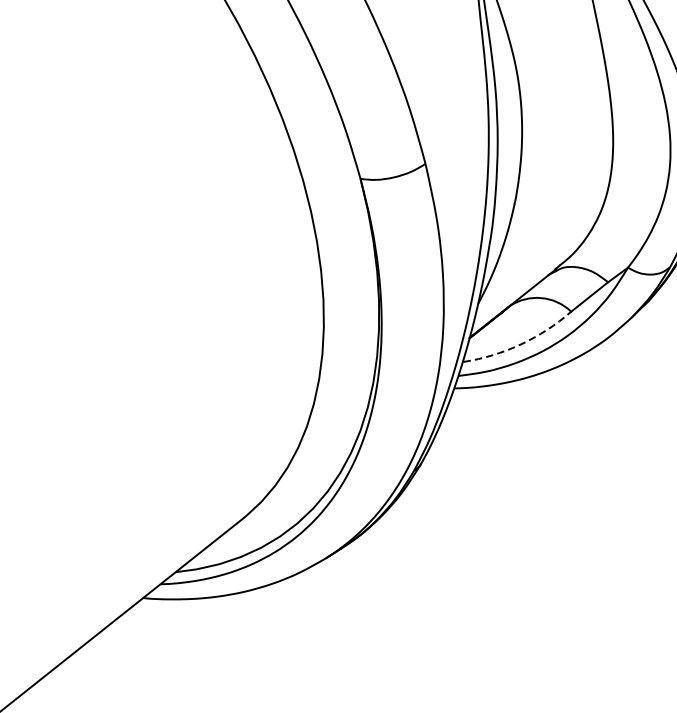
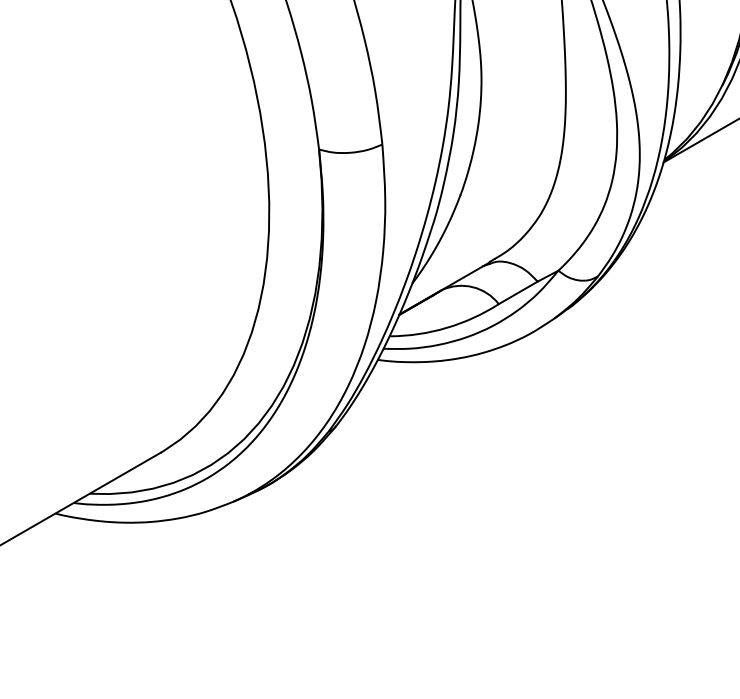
arc: (520, 344) -> (446, 327), dashed -> solid

